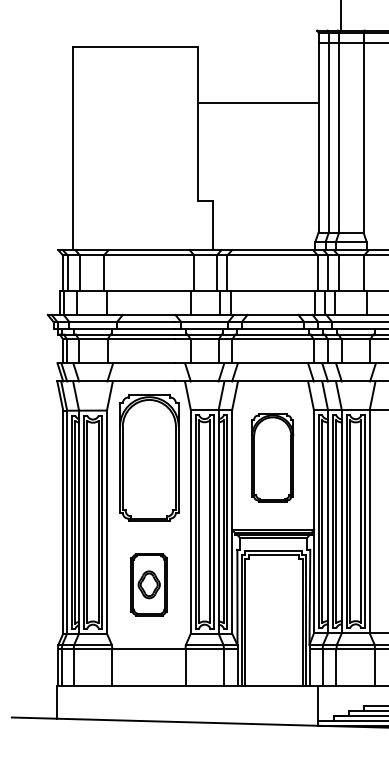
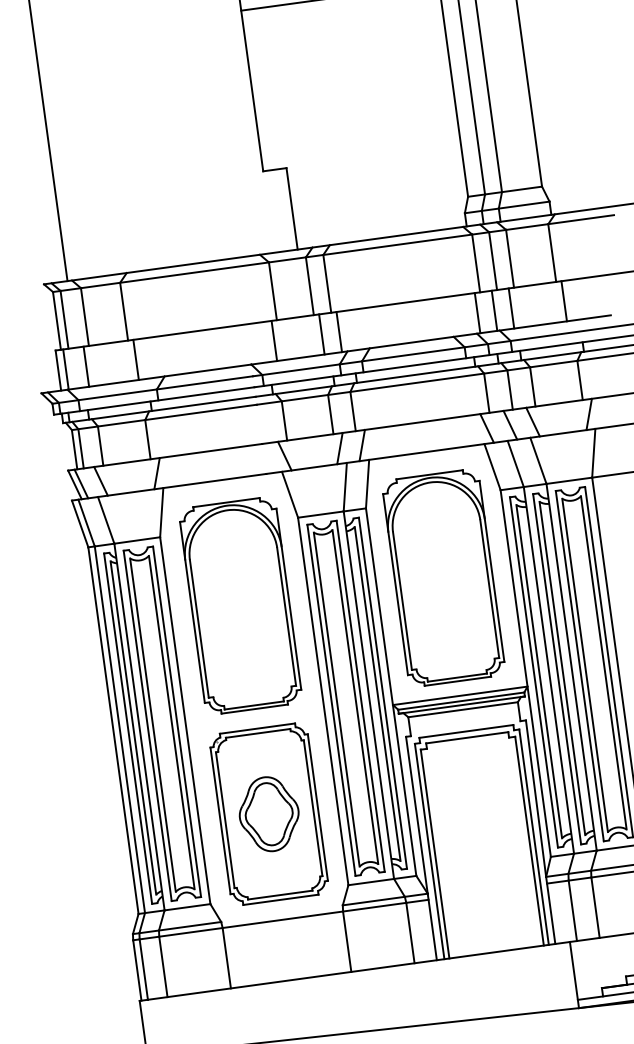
part: (272, 457) -> (443, 577), size x1.43
part: (148, 584) -> (267, 813), size x1.67

